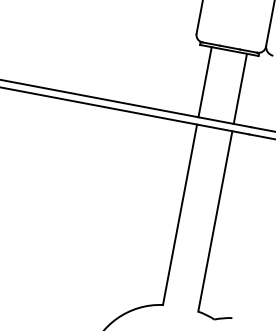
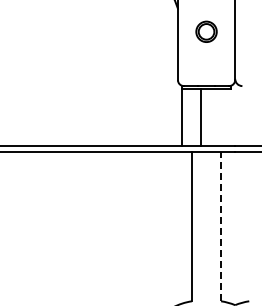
line: (205, 82) -> (182, 117), moved
line: (240, 89) -> (201, 117), moved
line: (215, 221) -> (221, 226), solid -> dashed

